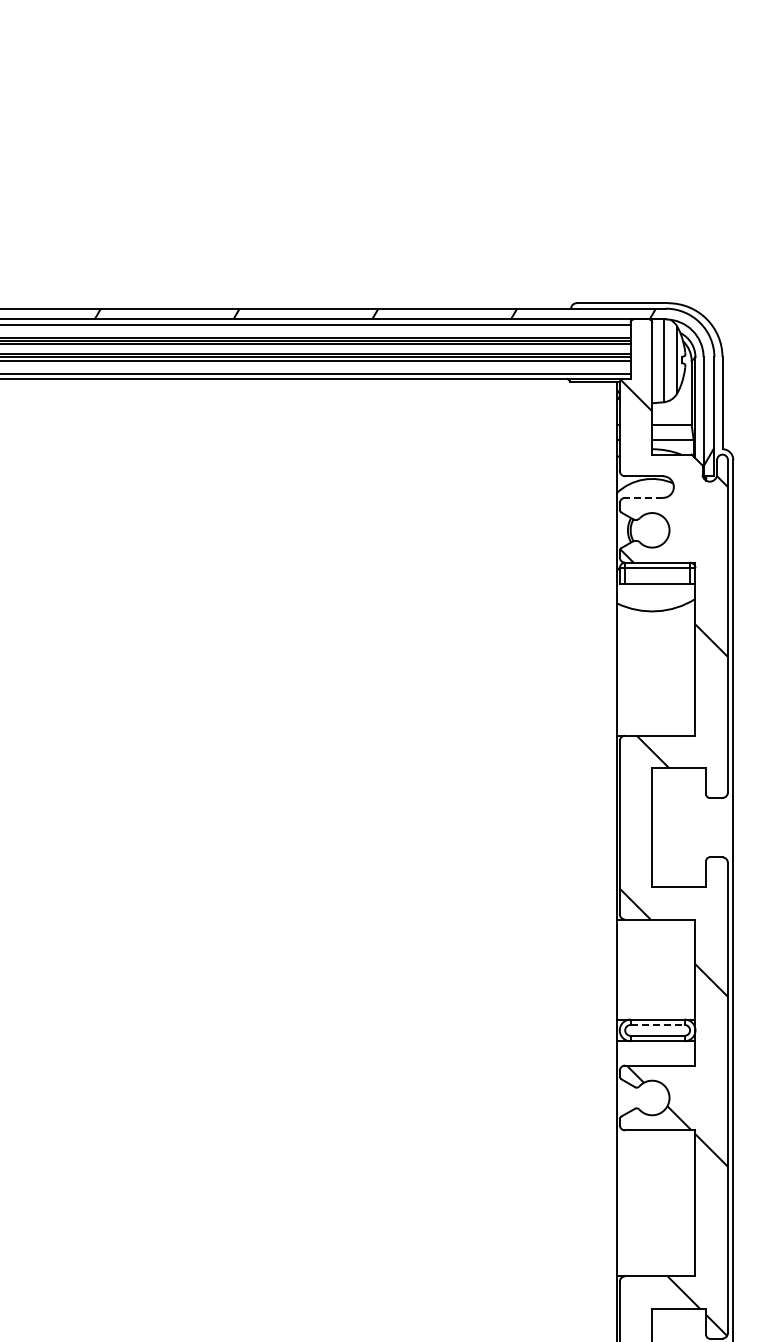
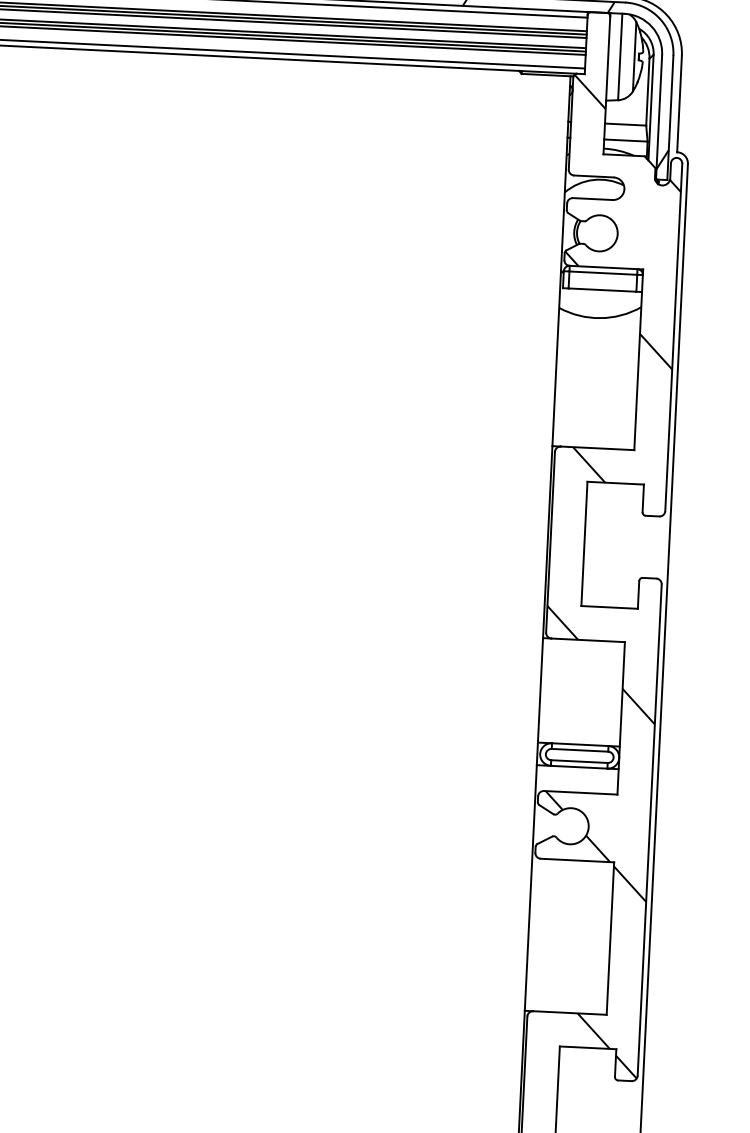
line: (644, 497) -> (593, 198), dashed -> solid
line: (658, 1025) -> (580, 750), dashed -> solid

